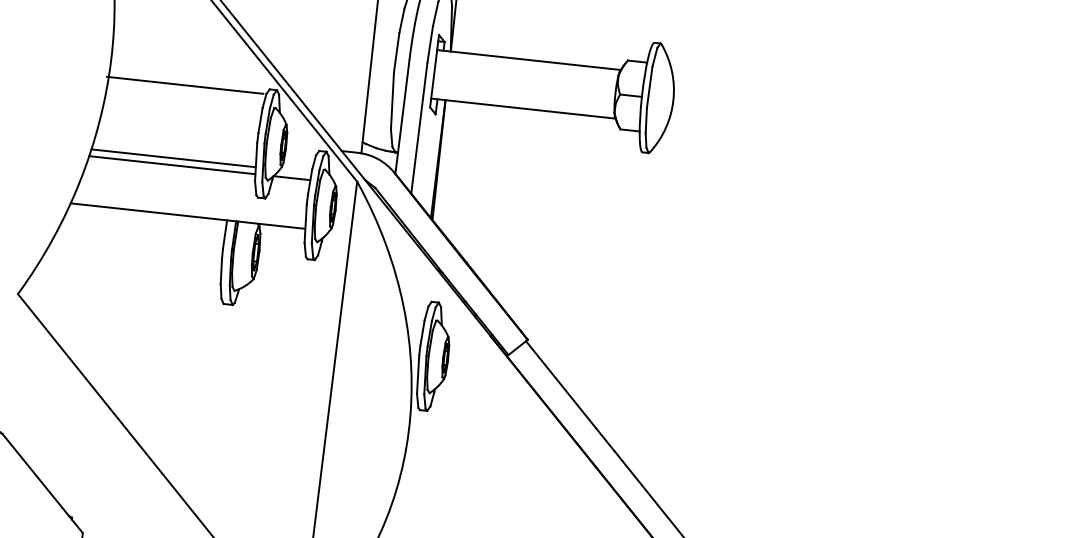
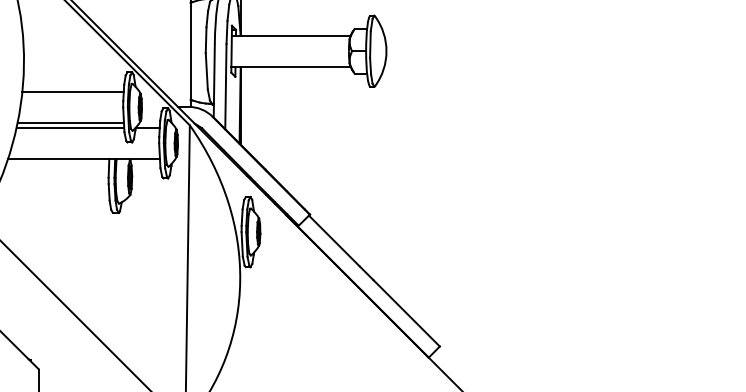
line: (184, 85) -> (72, 91), moved

